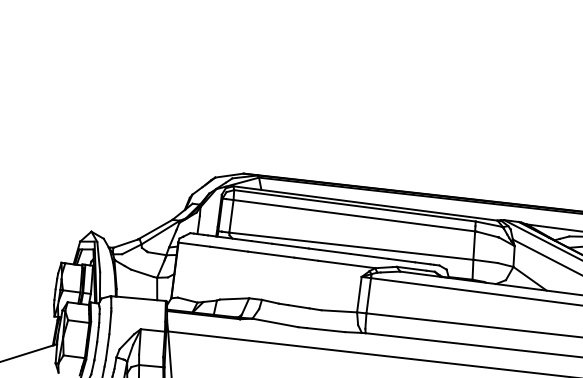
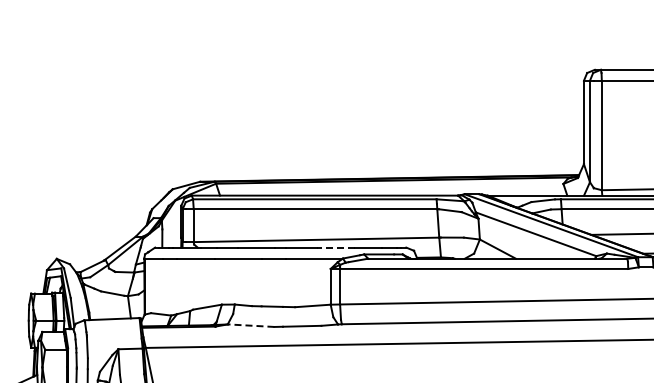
line: (369, 256) -> (335, 247), solid -> dashed
line: (274, 322) -> (250, 325), solid -> dashed

